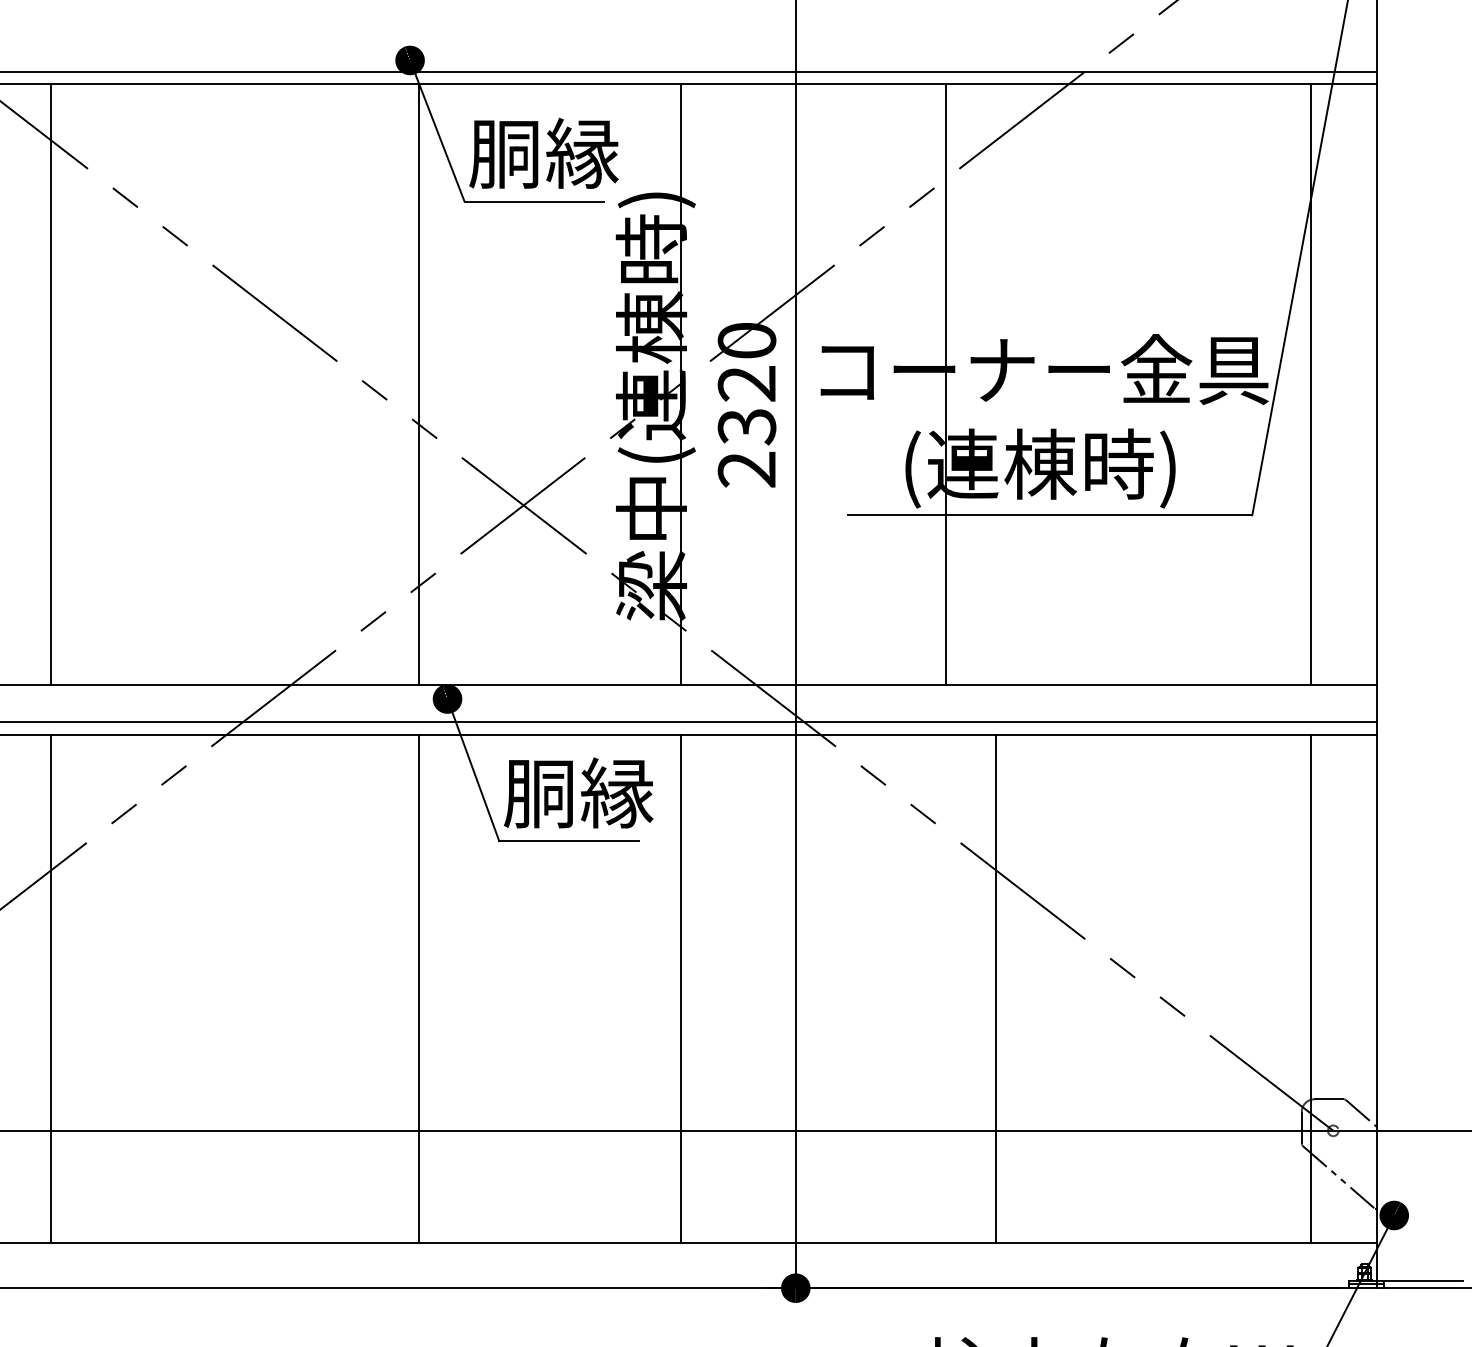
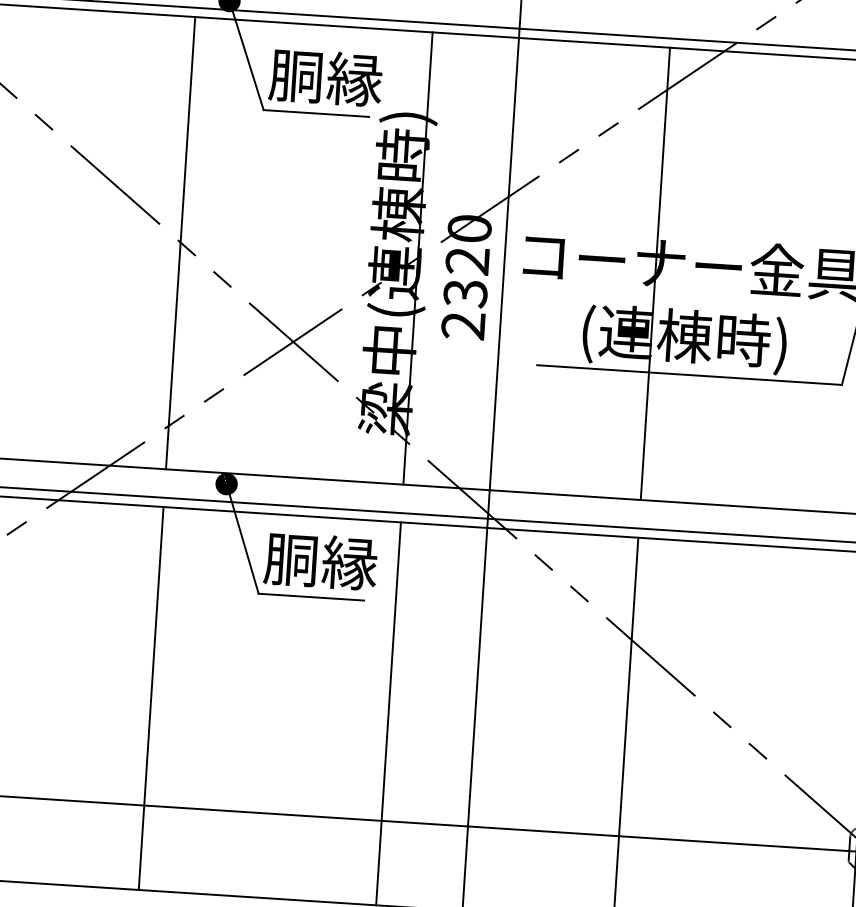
line: (419, 384) -> (180, 243), moved
line: (946, 384) -> (655, 273), moved
line: (419, 988) -> (151, 698), moved

